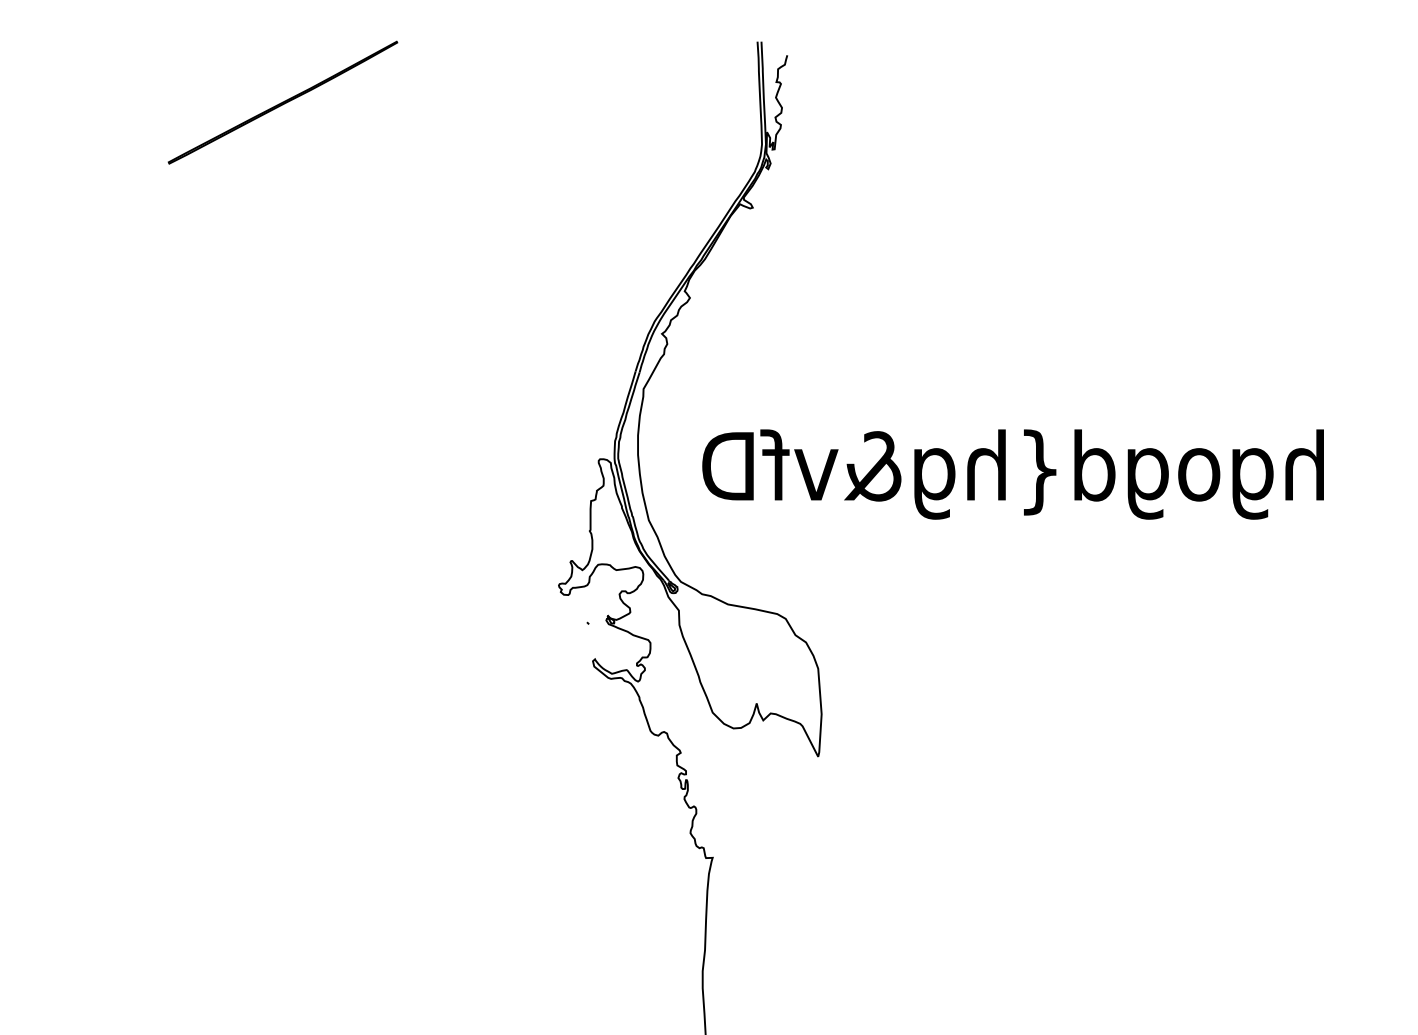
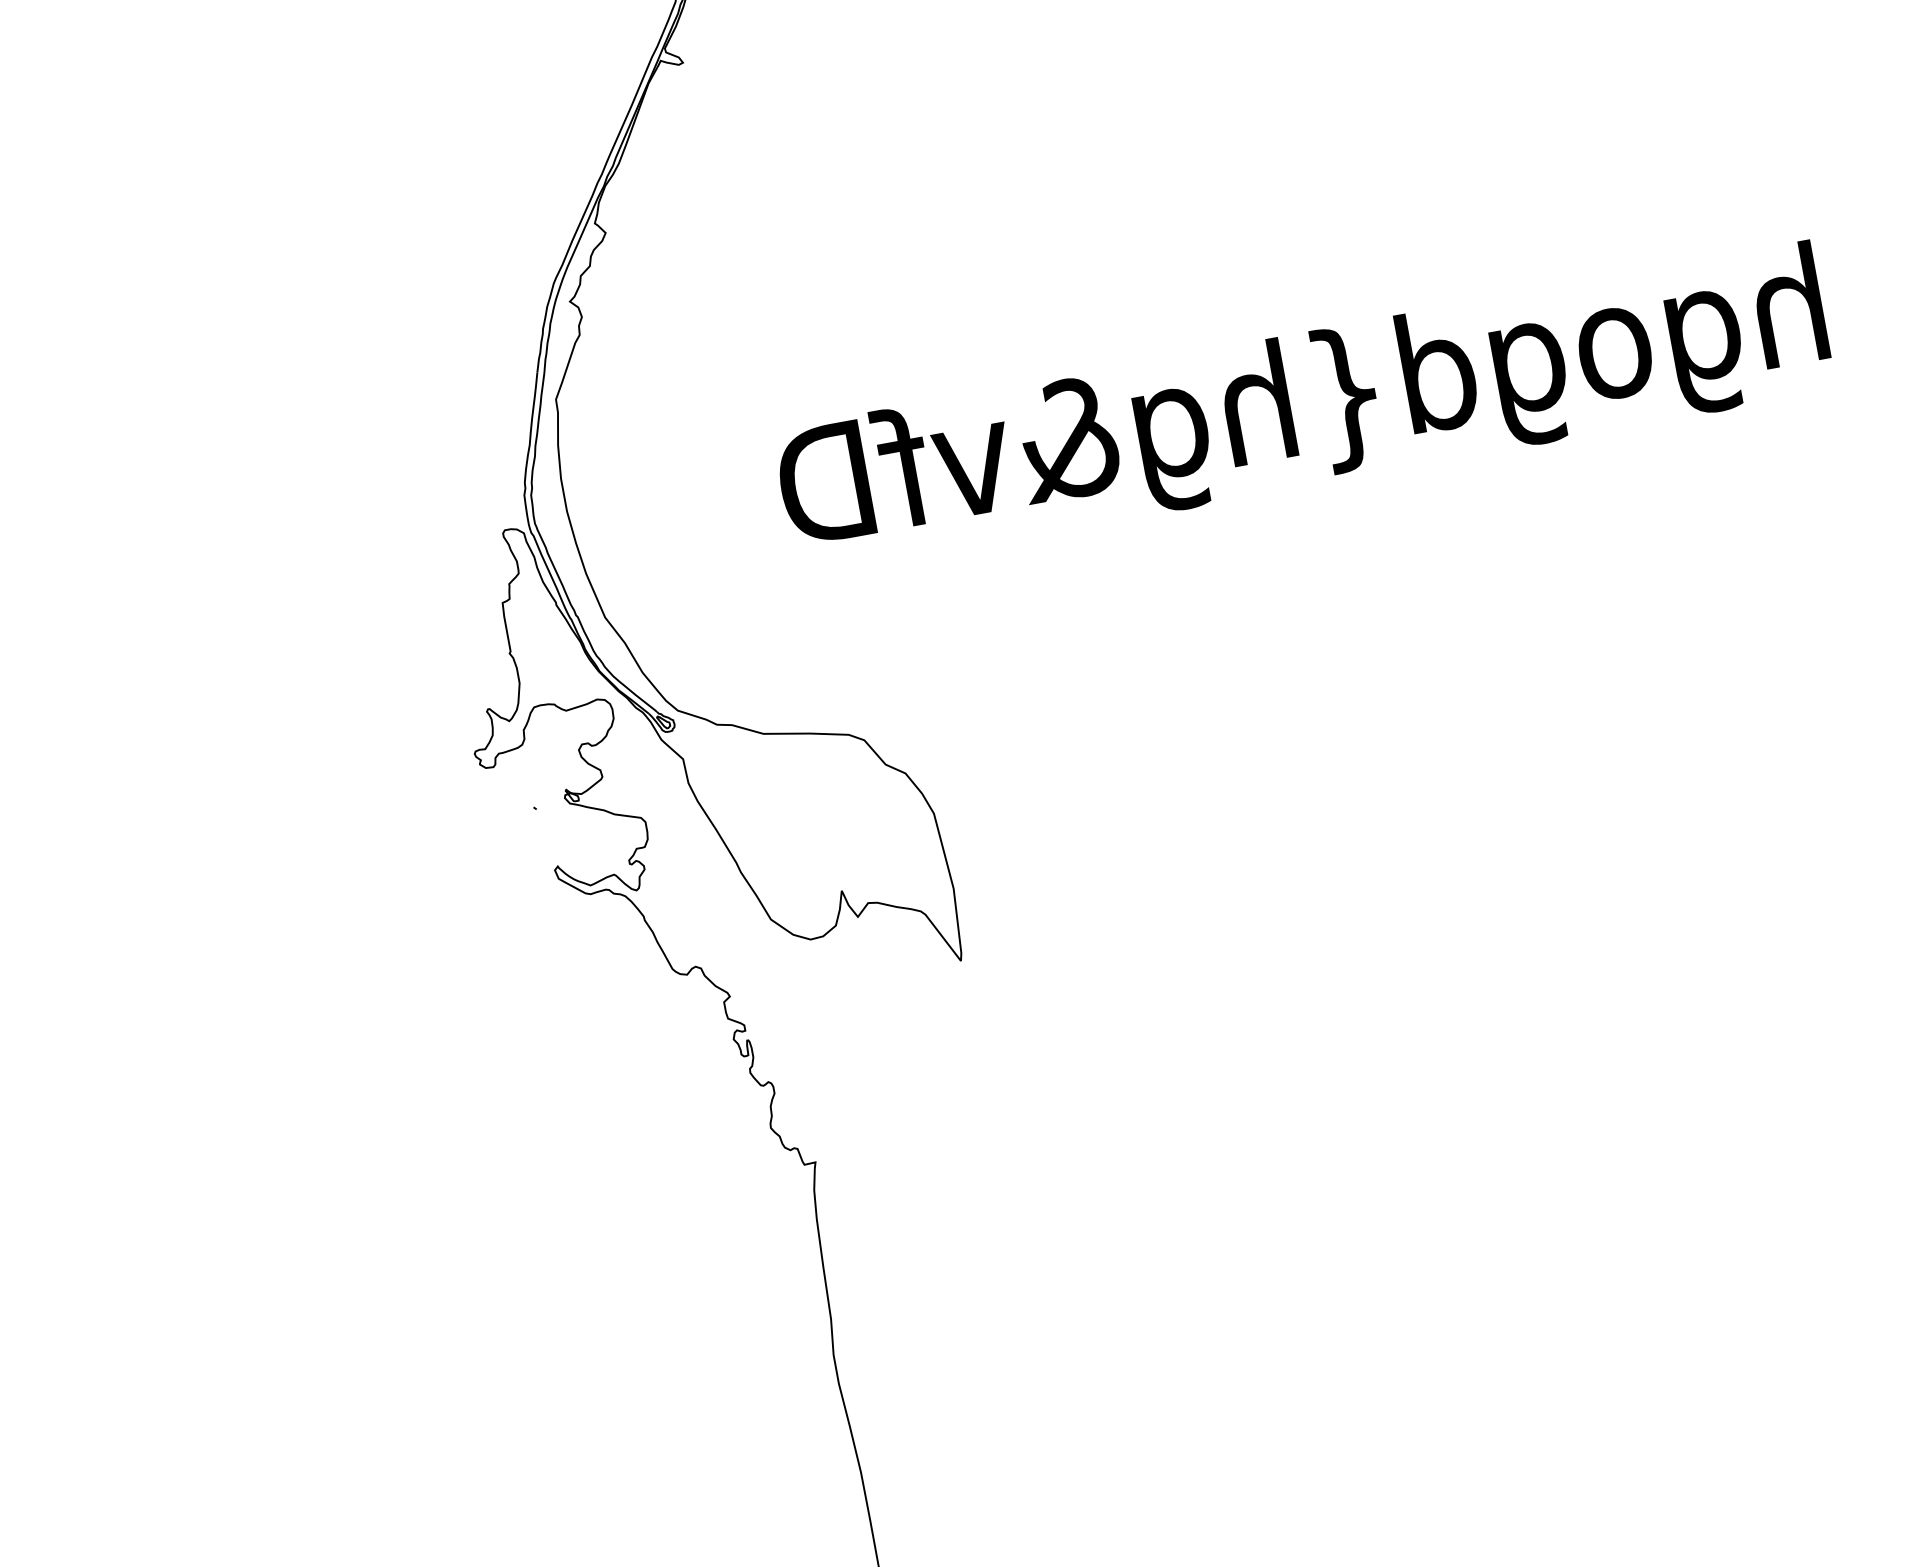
text: (1012, 474) -> (1302, 410), moved

